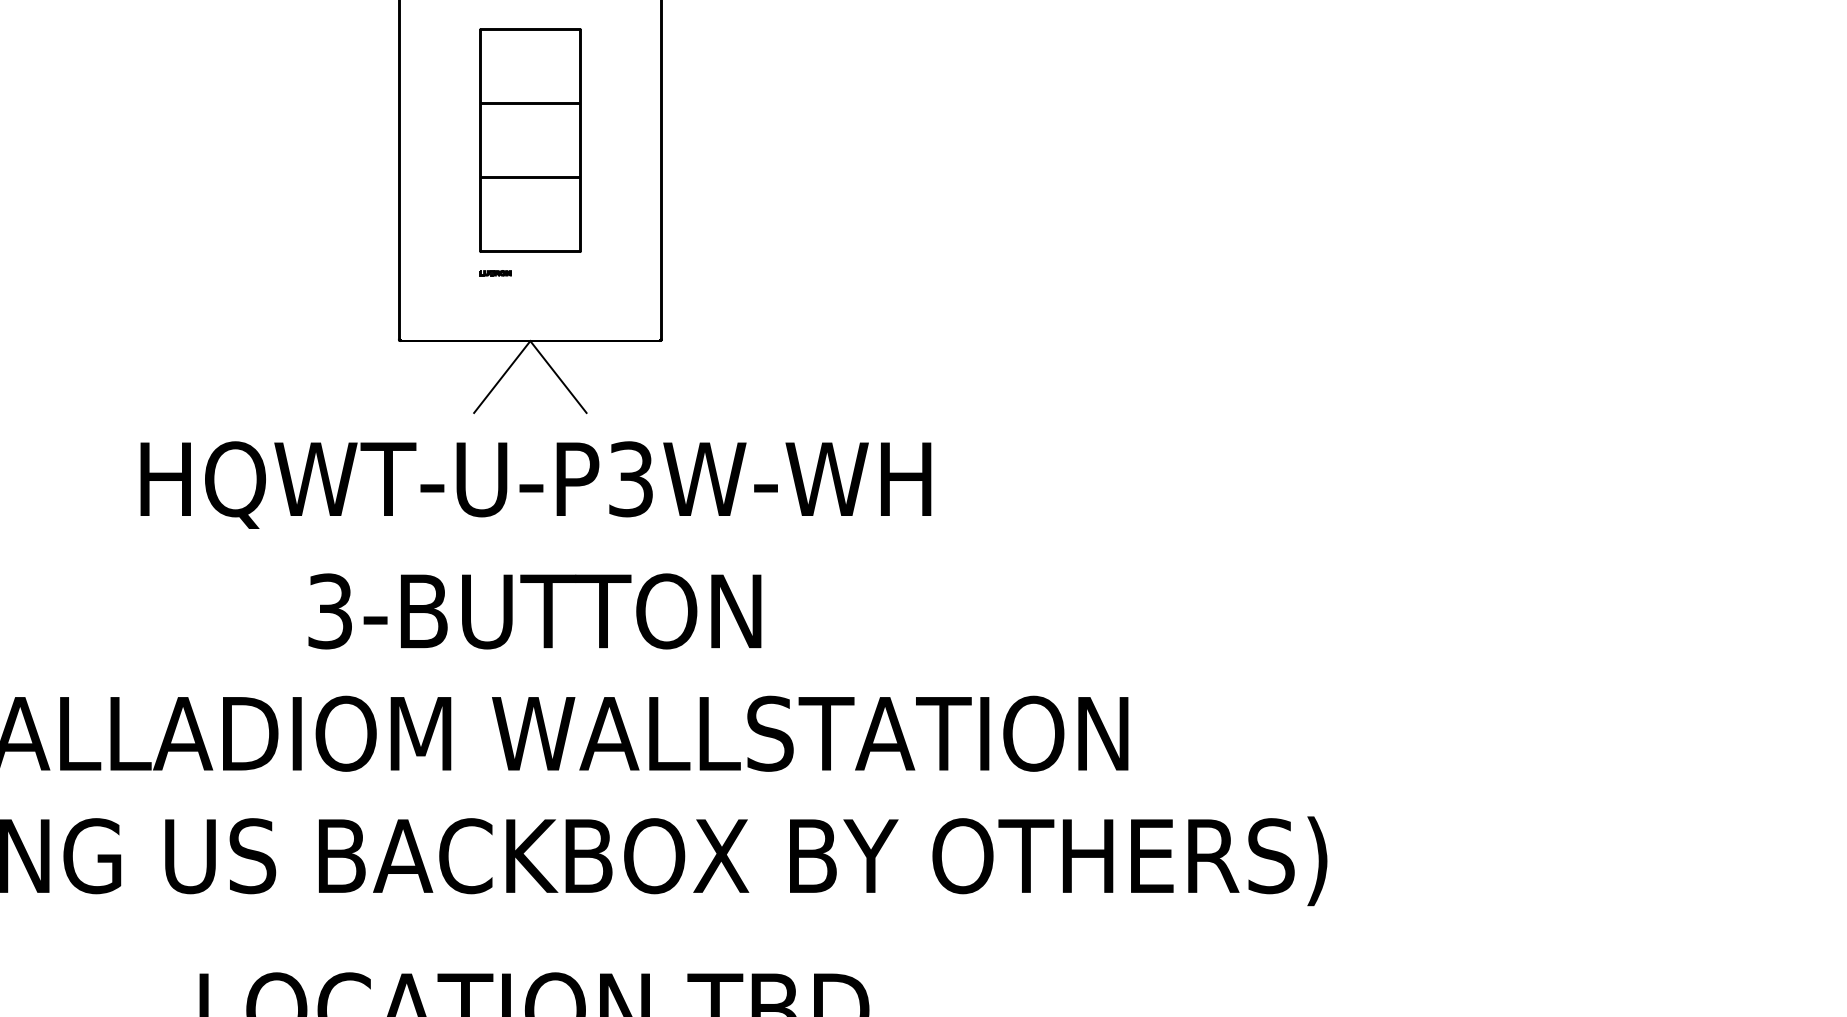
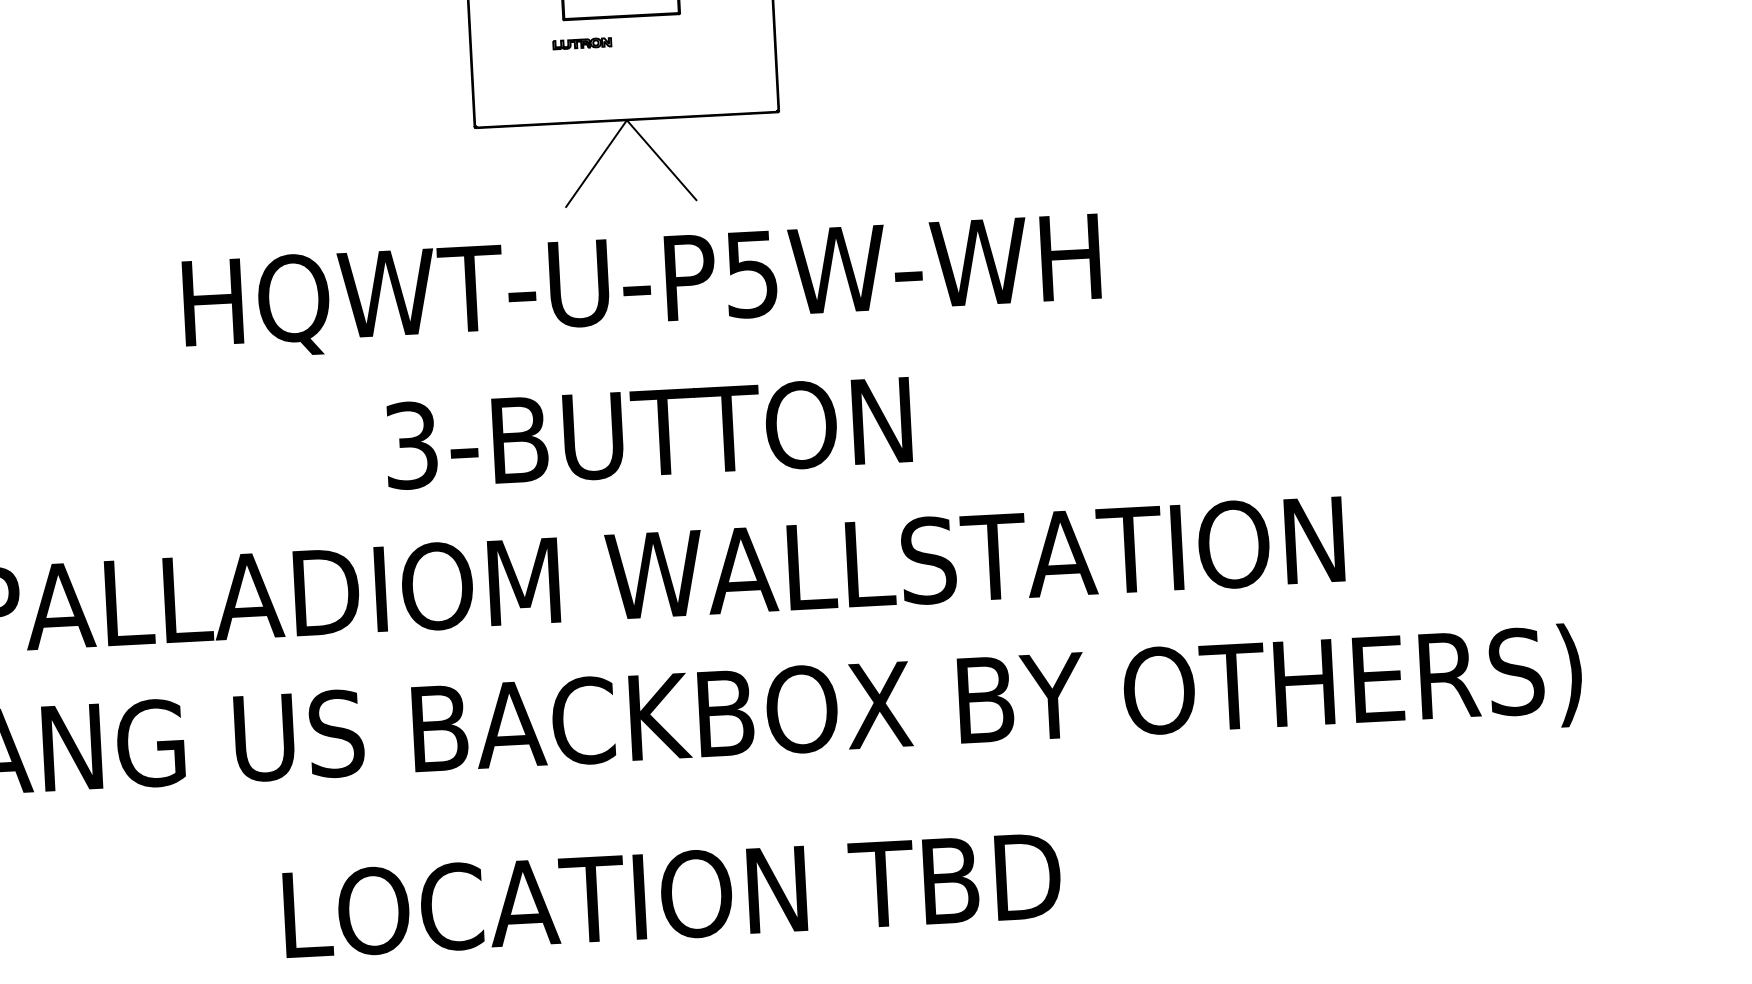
part: (495, 273) -> (582, 44), size x1.6
text: (630, 478) -> (751, 273), HQWT-U-P3W-WH -> HQWT-U-P5W-WH

